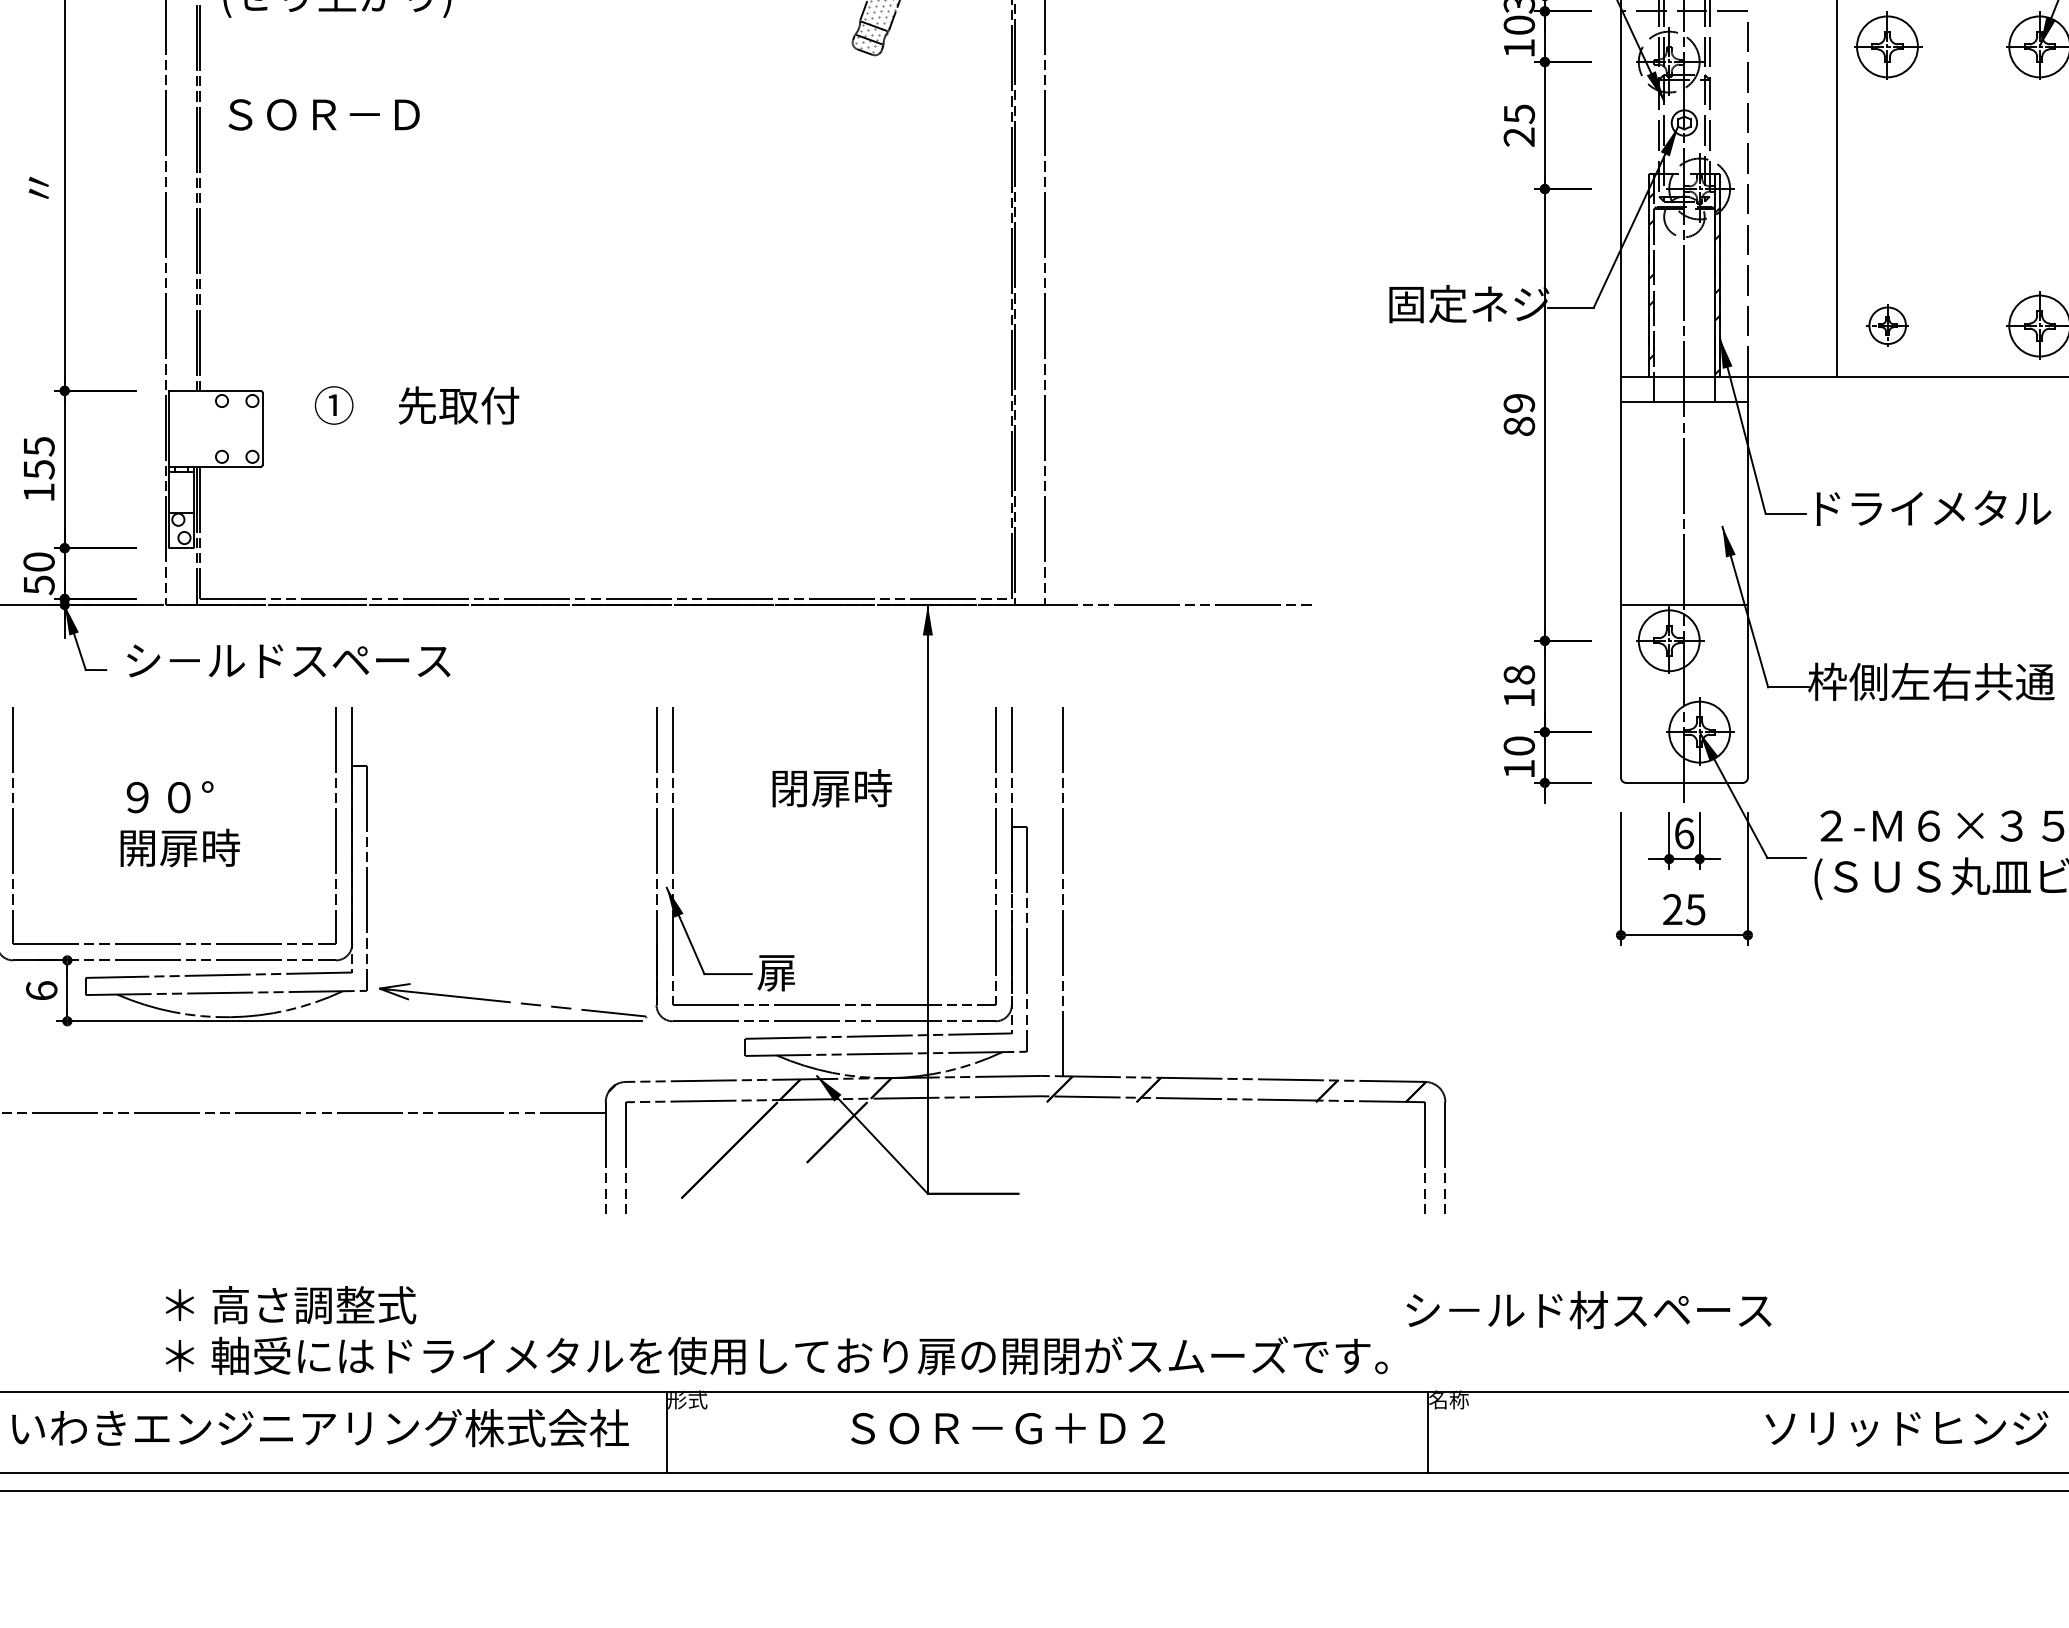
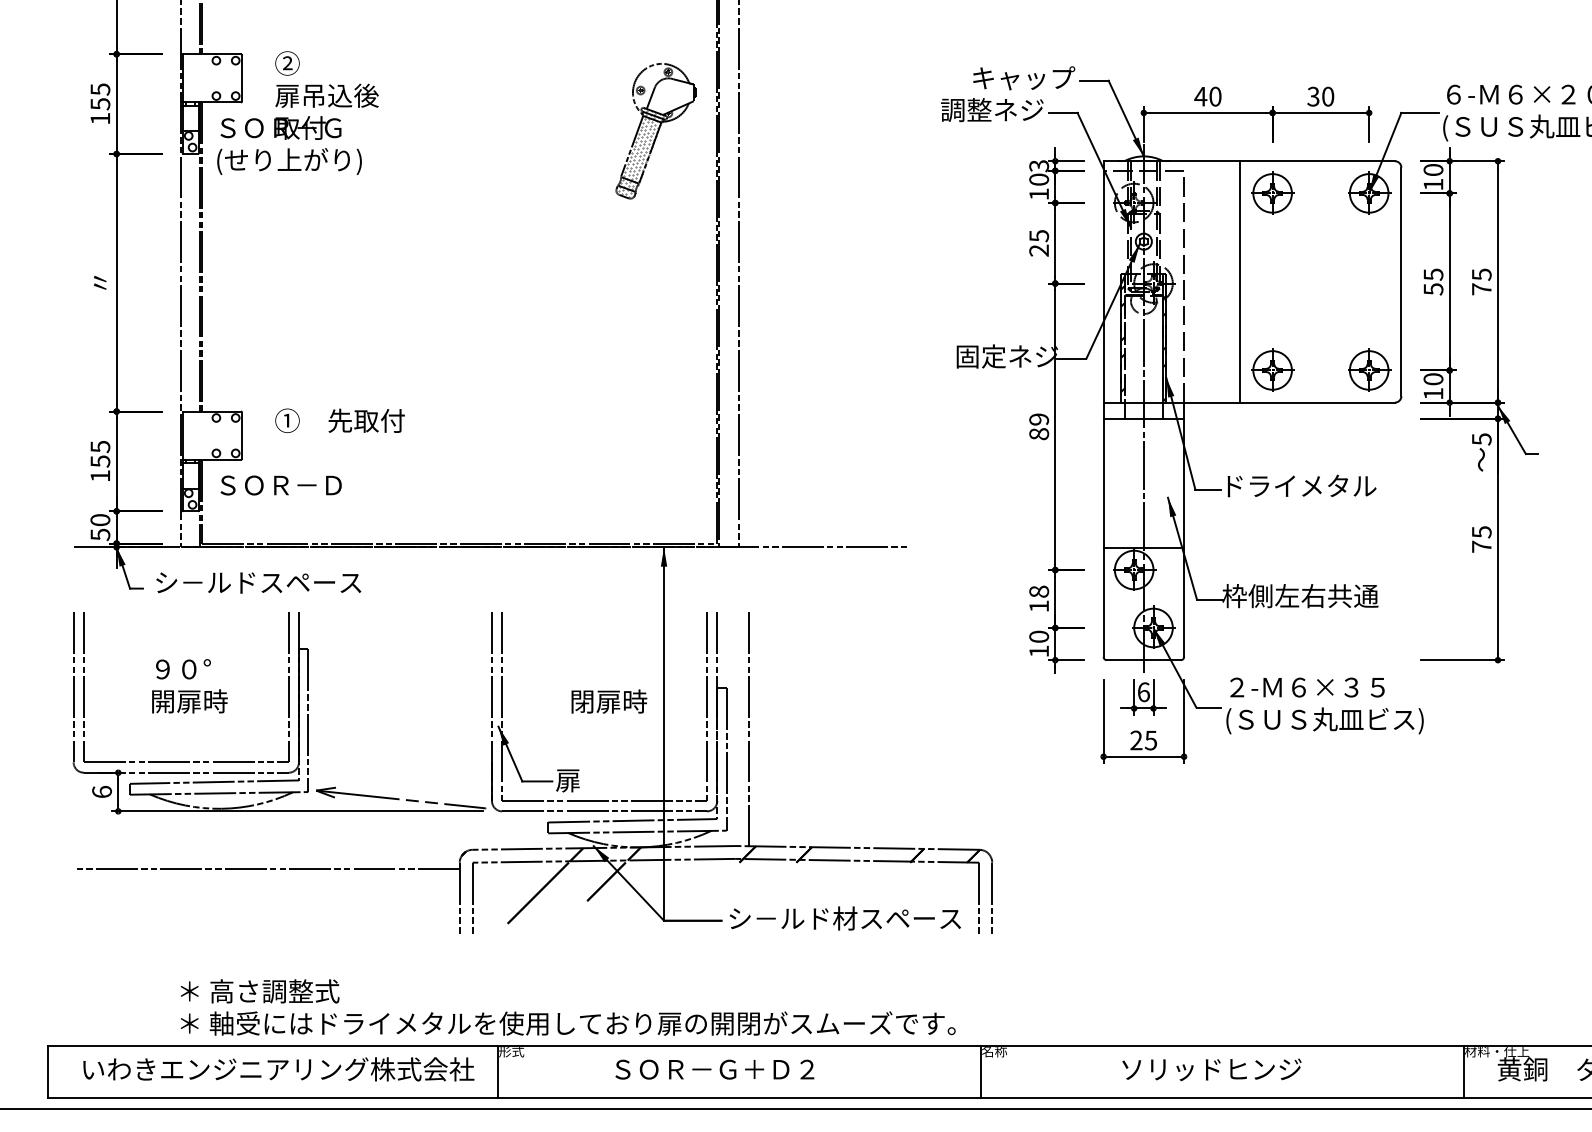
text: (323, 114) -> (280, 485), moved
part: (1887, 324) -> (1272, 369), size x1.67
text: (832, 788) -> (609, 701), moved
text: (1587, 1310) -> (844, 918), moved
text: (1906, 1428) -> (1211, 1069), moved

